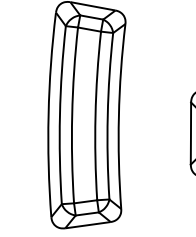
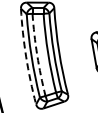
arc: (49, 113) -> (26, 56), solid -> dashed
arc: (72, 116) -> (37, 55), solid -> dashed

